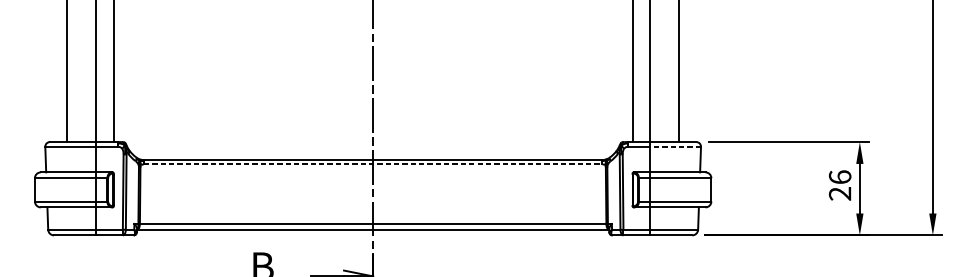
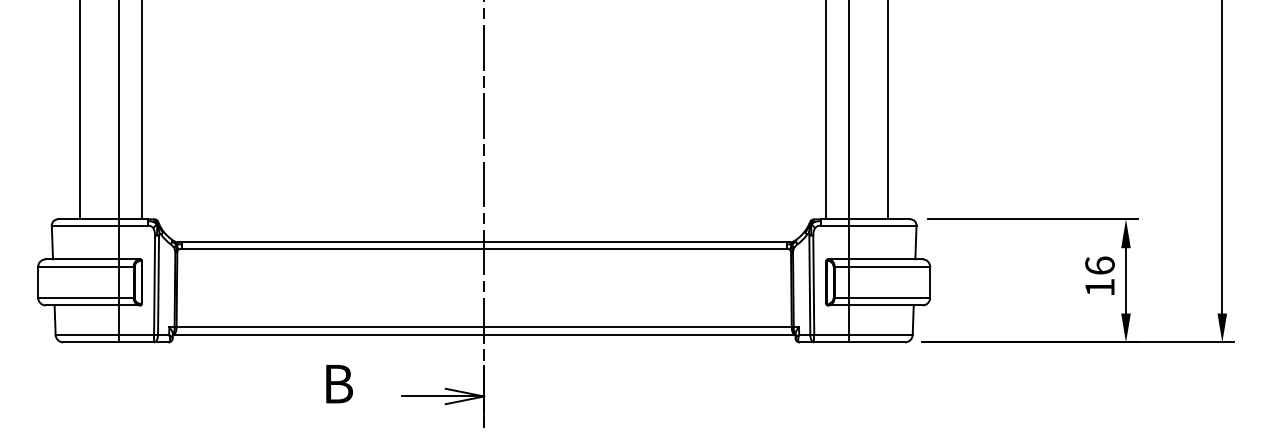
line: (675, 146) -> (882, 225), dashed -> solid
line: (373, 164) -> (484, 248), dashed -> solid
text: (839, 193) -> (1099, 287), 26 -> 16

